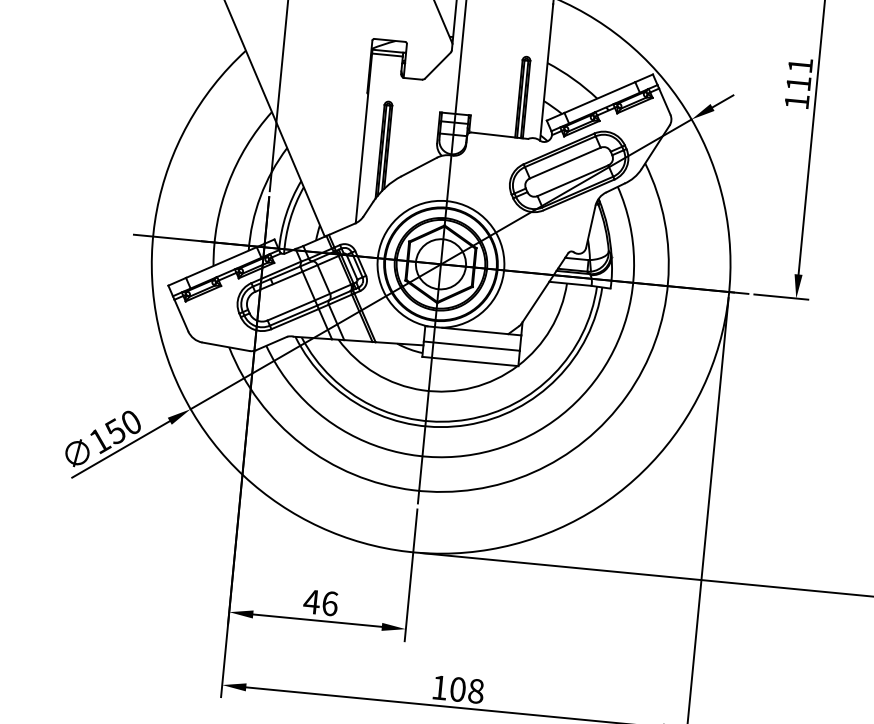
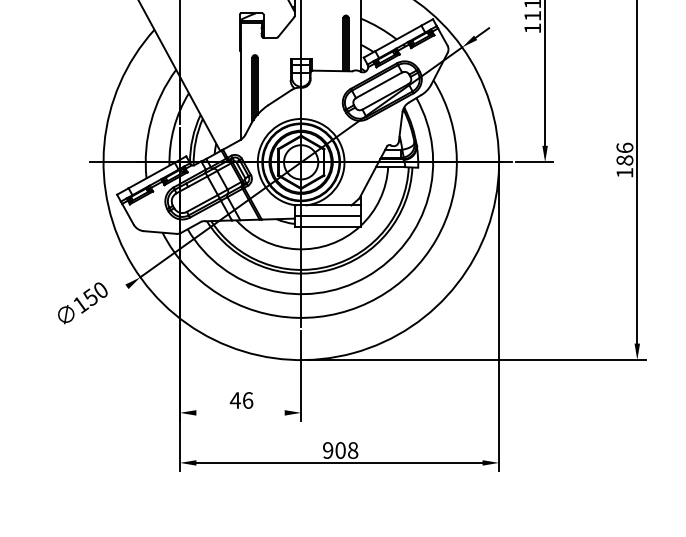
line: (120, 448) -> (95, 308), removed
line: (317, 620) -> (240, 412), removed
text: (440, 687) -> (328, 450), 108 -> 908

